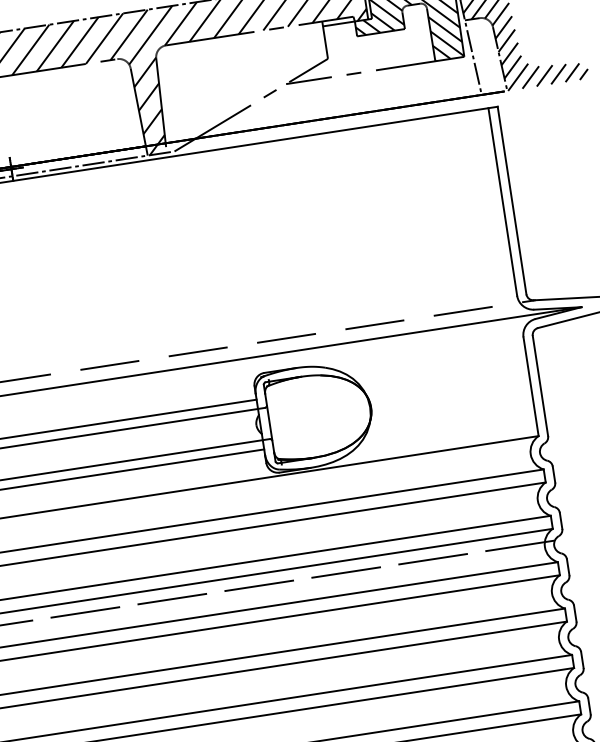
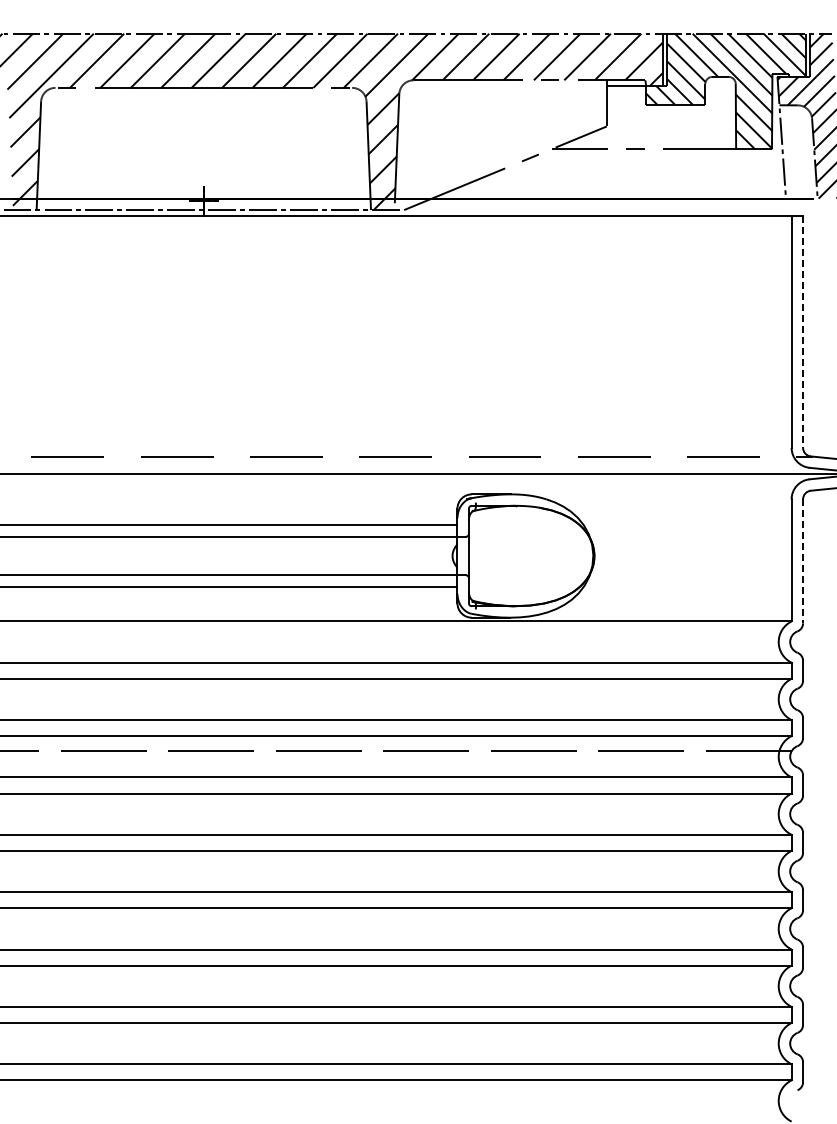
line: (512, 201) -> (803, 332), solid -> dashed
line: (540, 386) -> (803, 561), solid -> dashed

